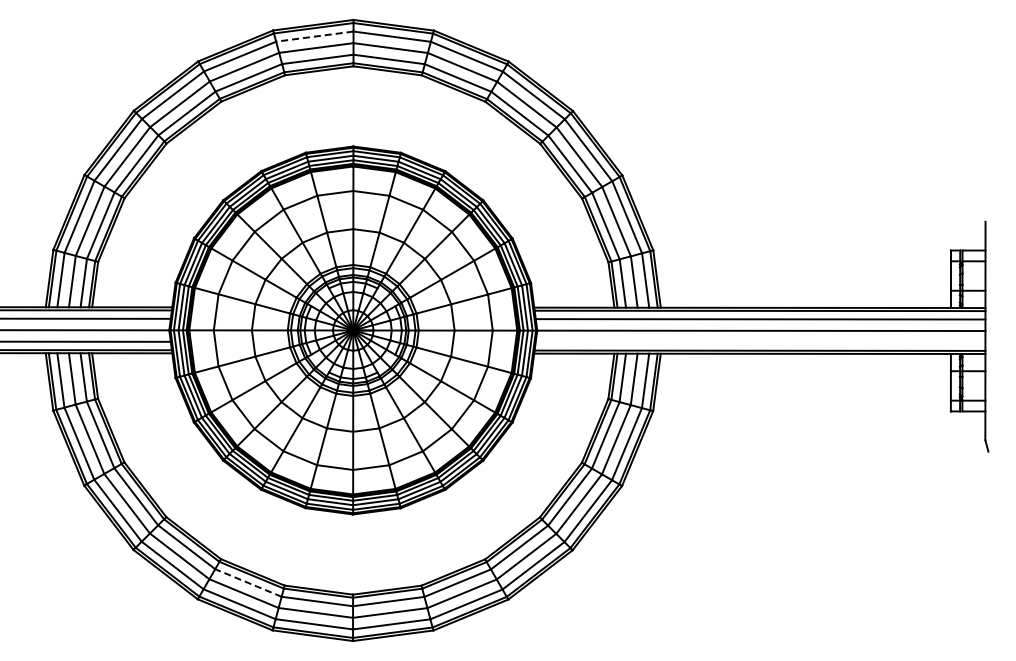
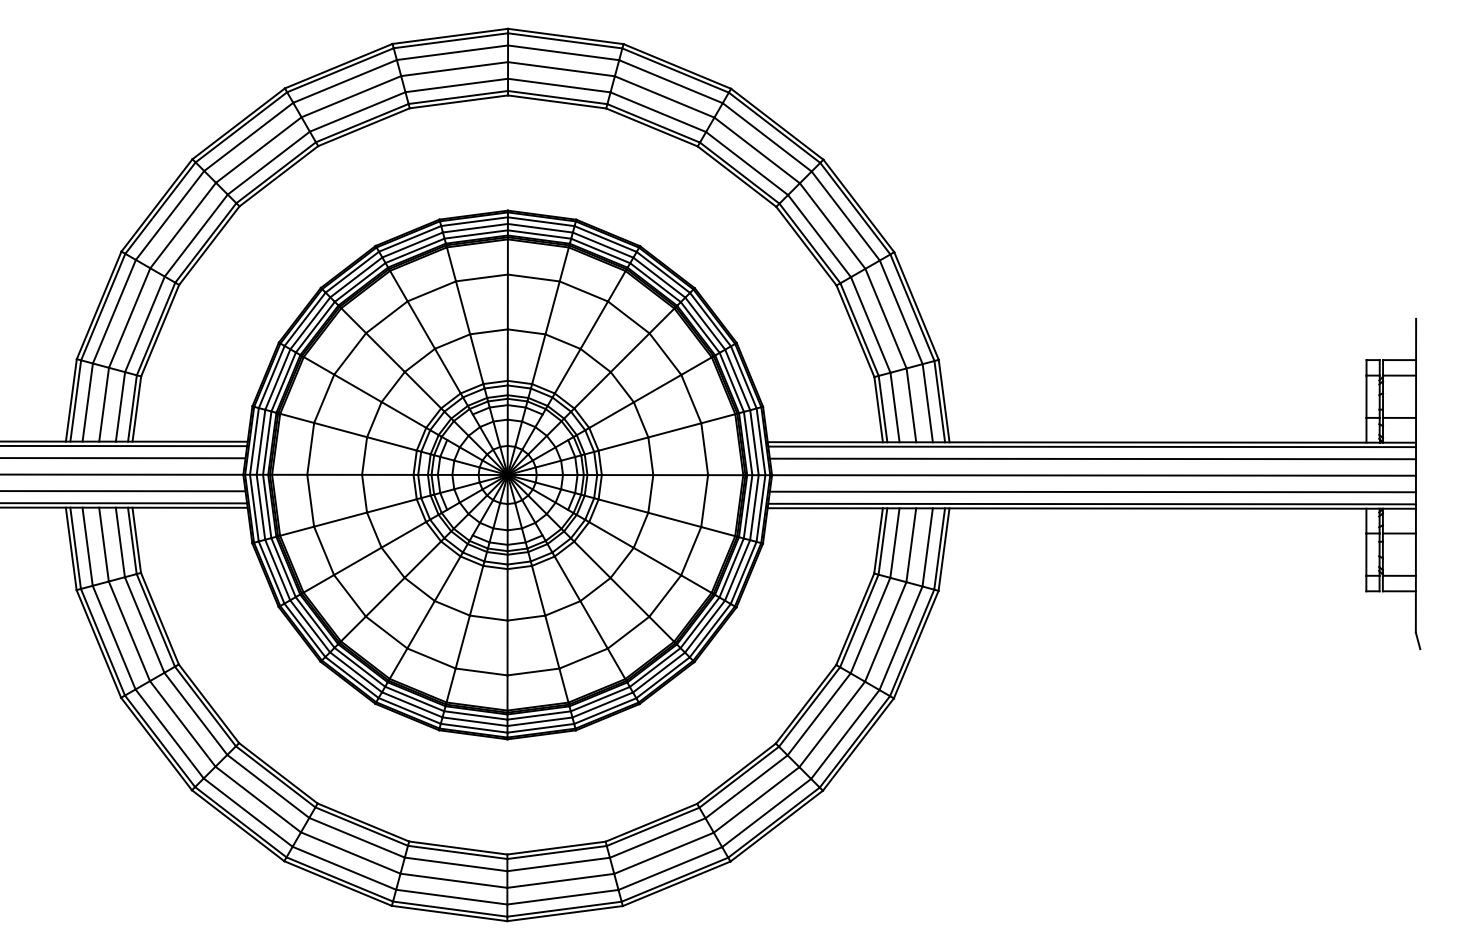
line: (314, 36) -> (451, 52), dashed -> solid
line: (760, 342) -> (1092, 492), added
line: (248, 582) -> (357, 837), dashed -> solid

